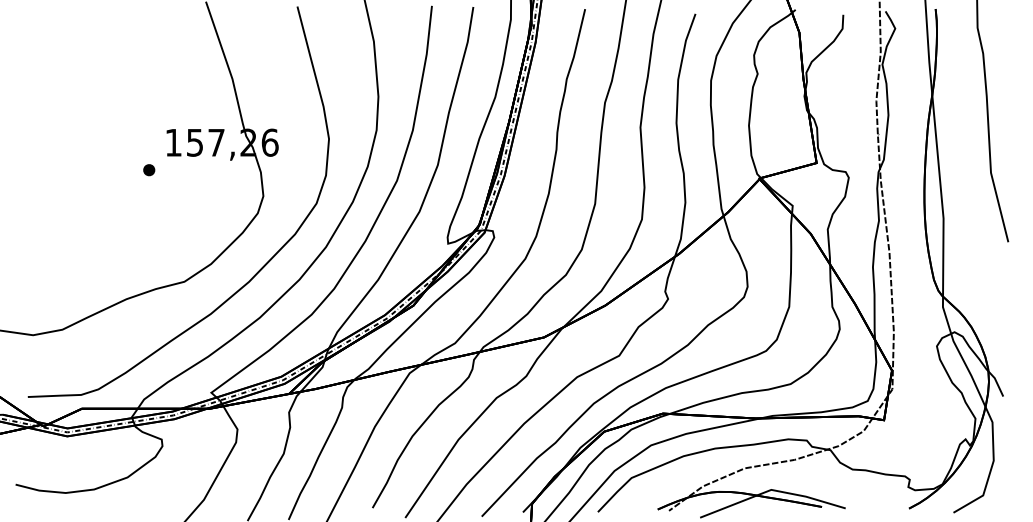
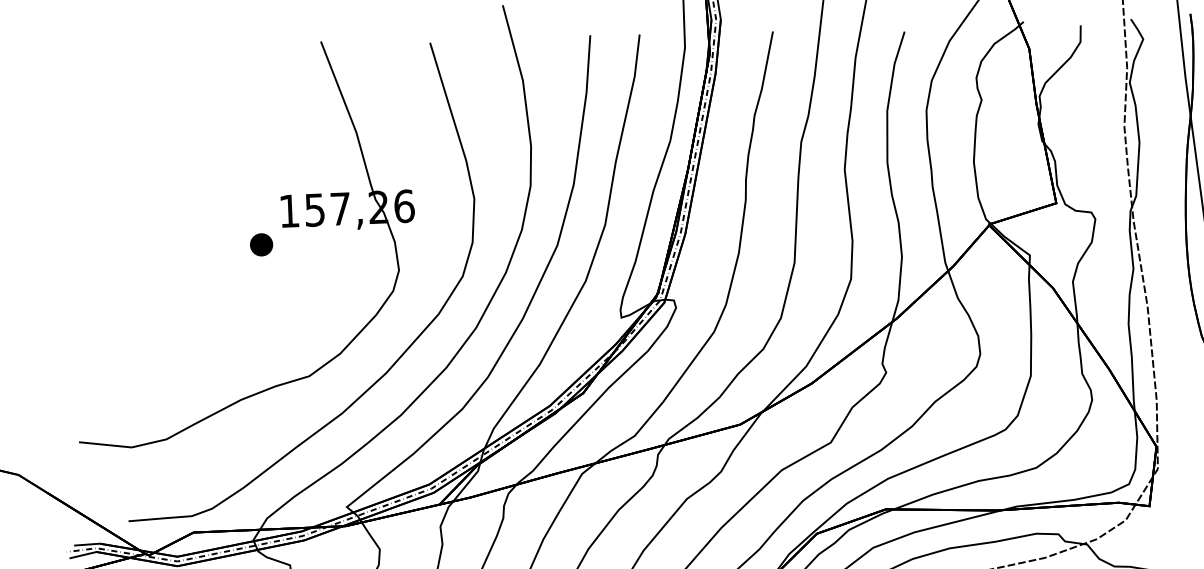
part: (149, 170) -> (262, 245), size x1.6

